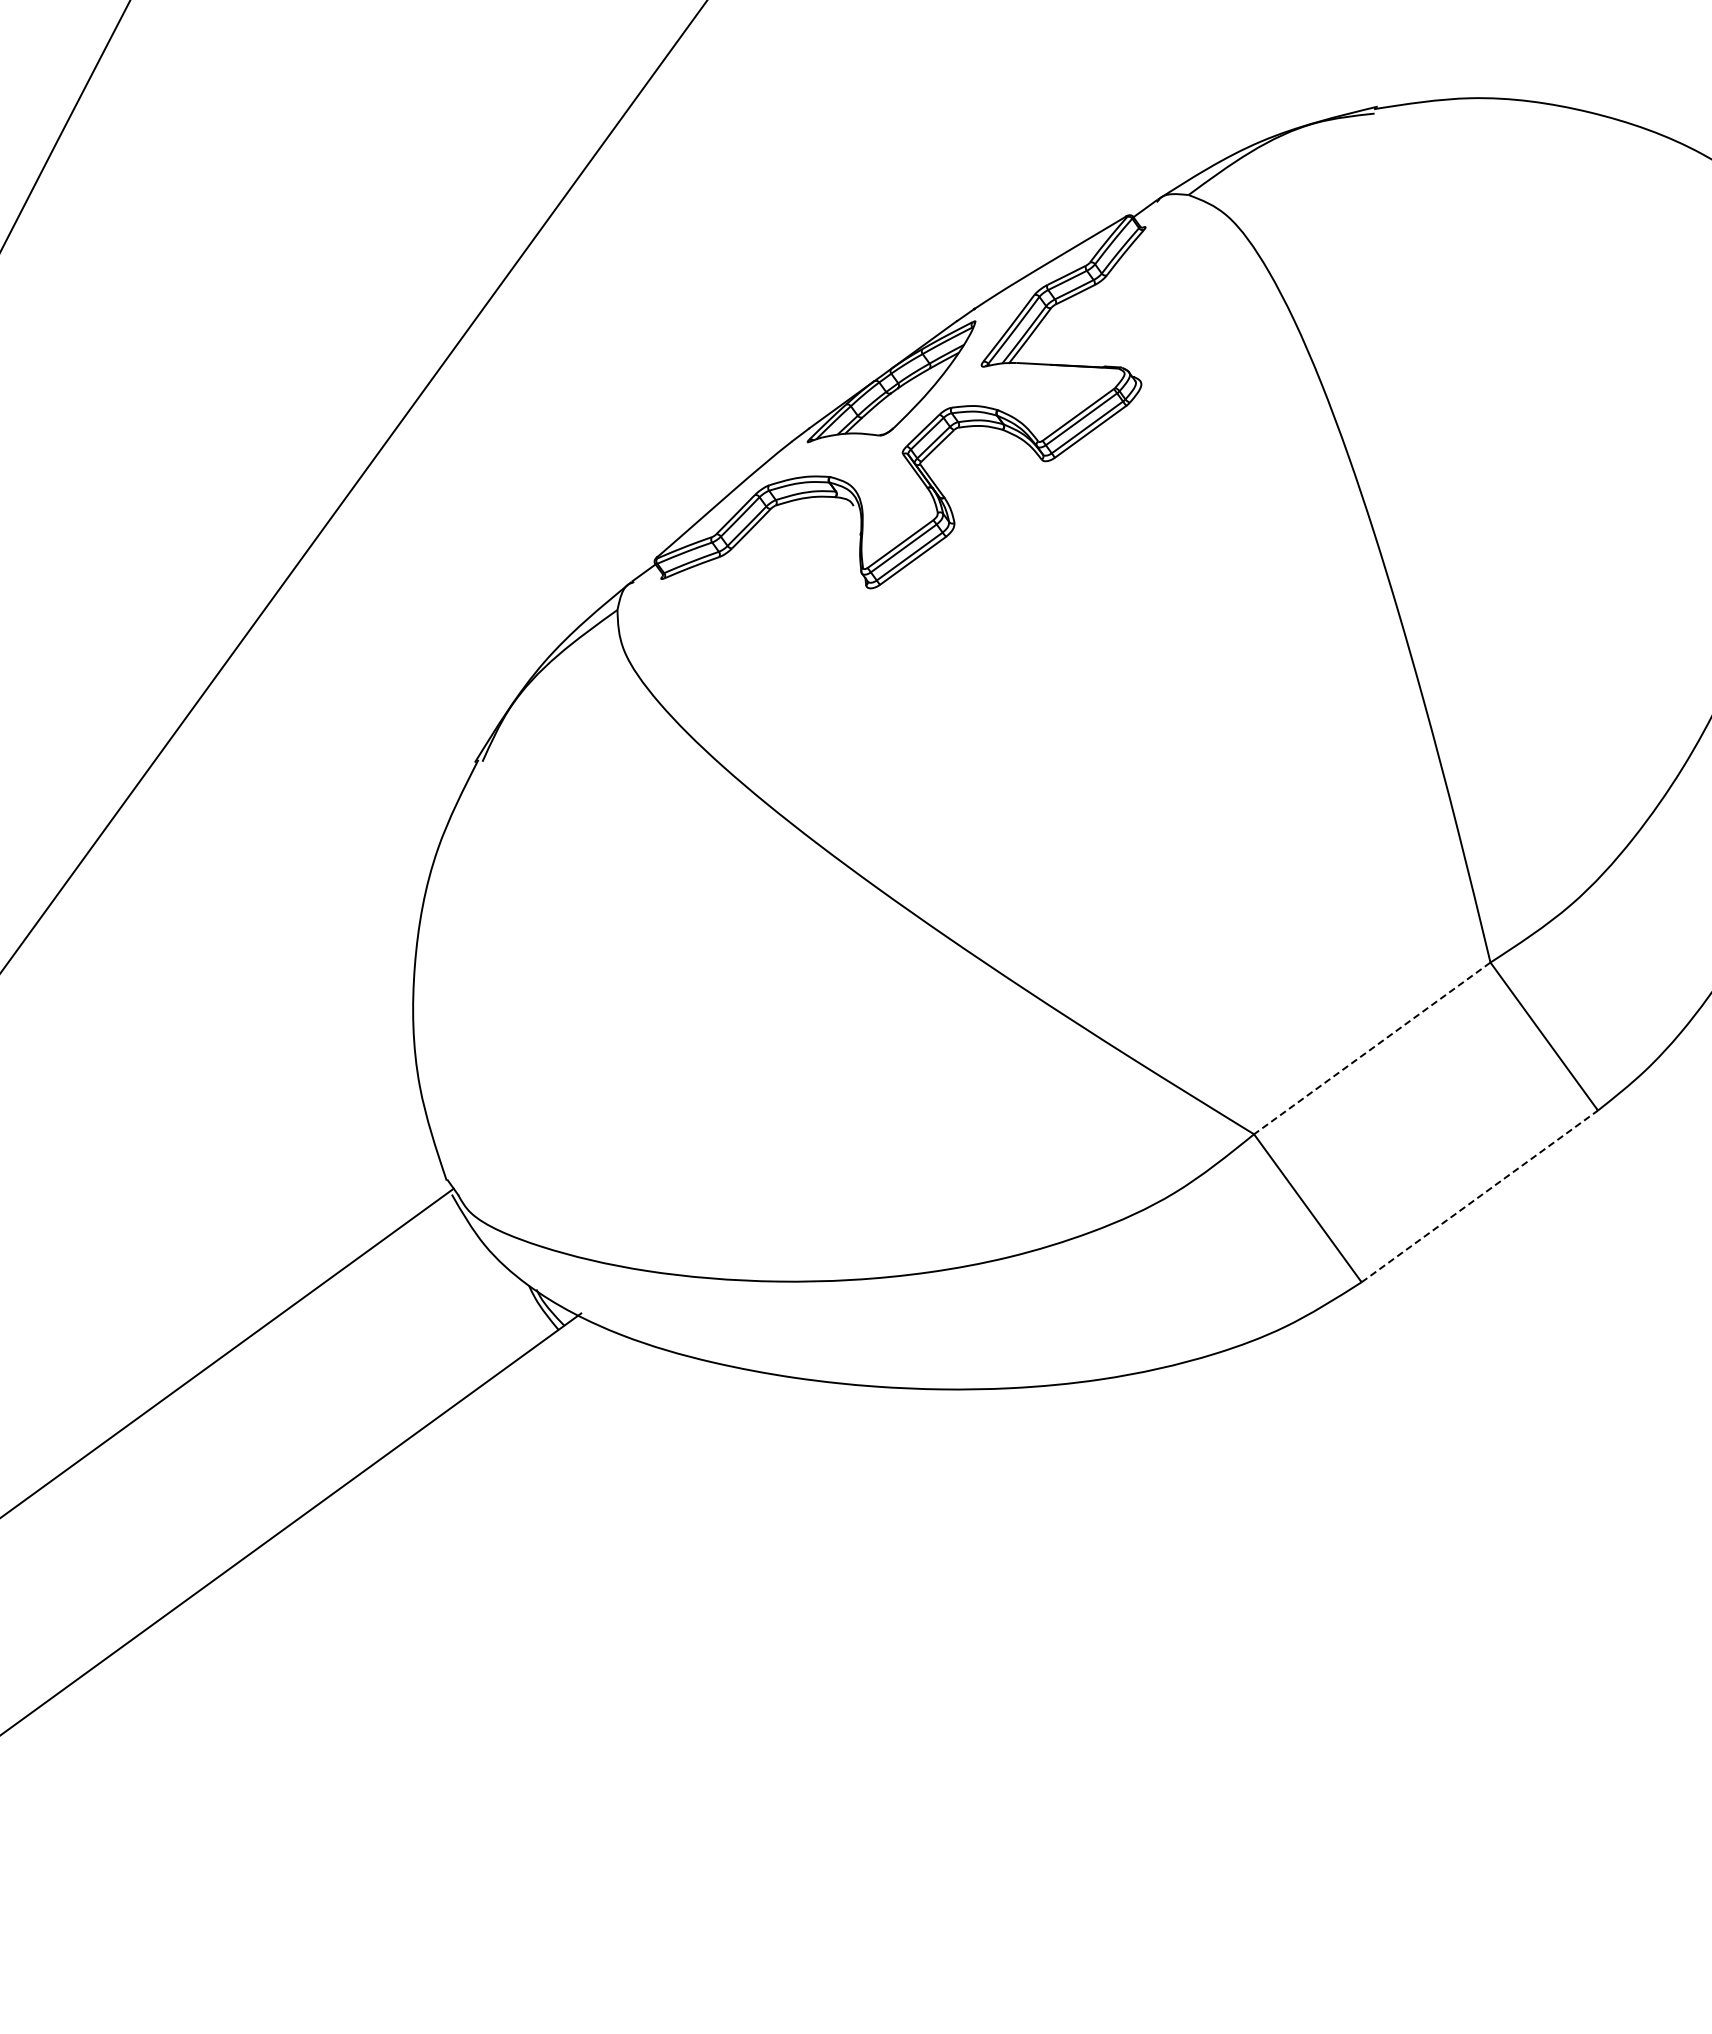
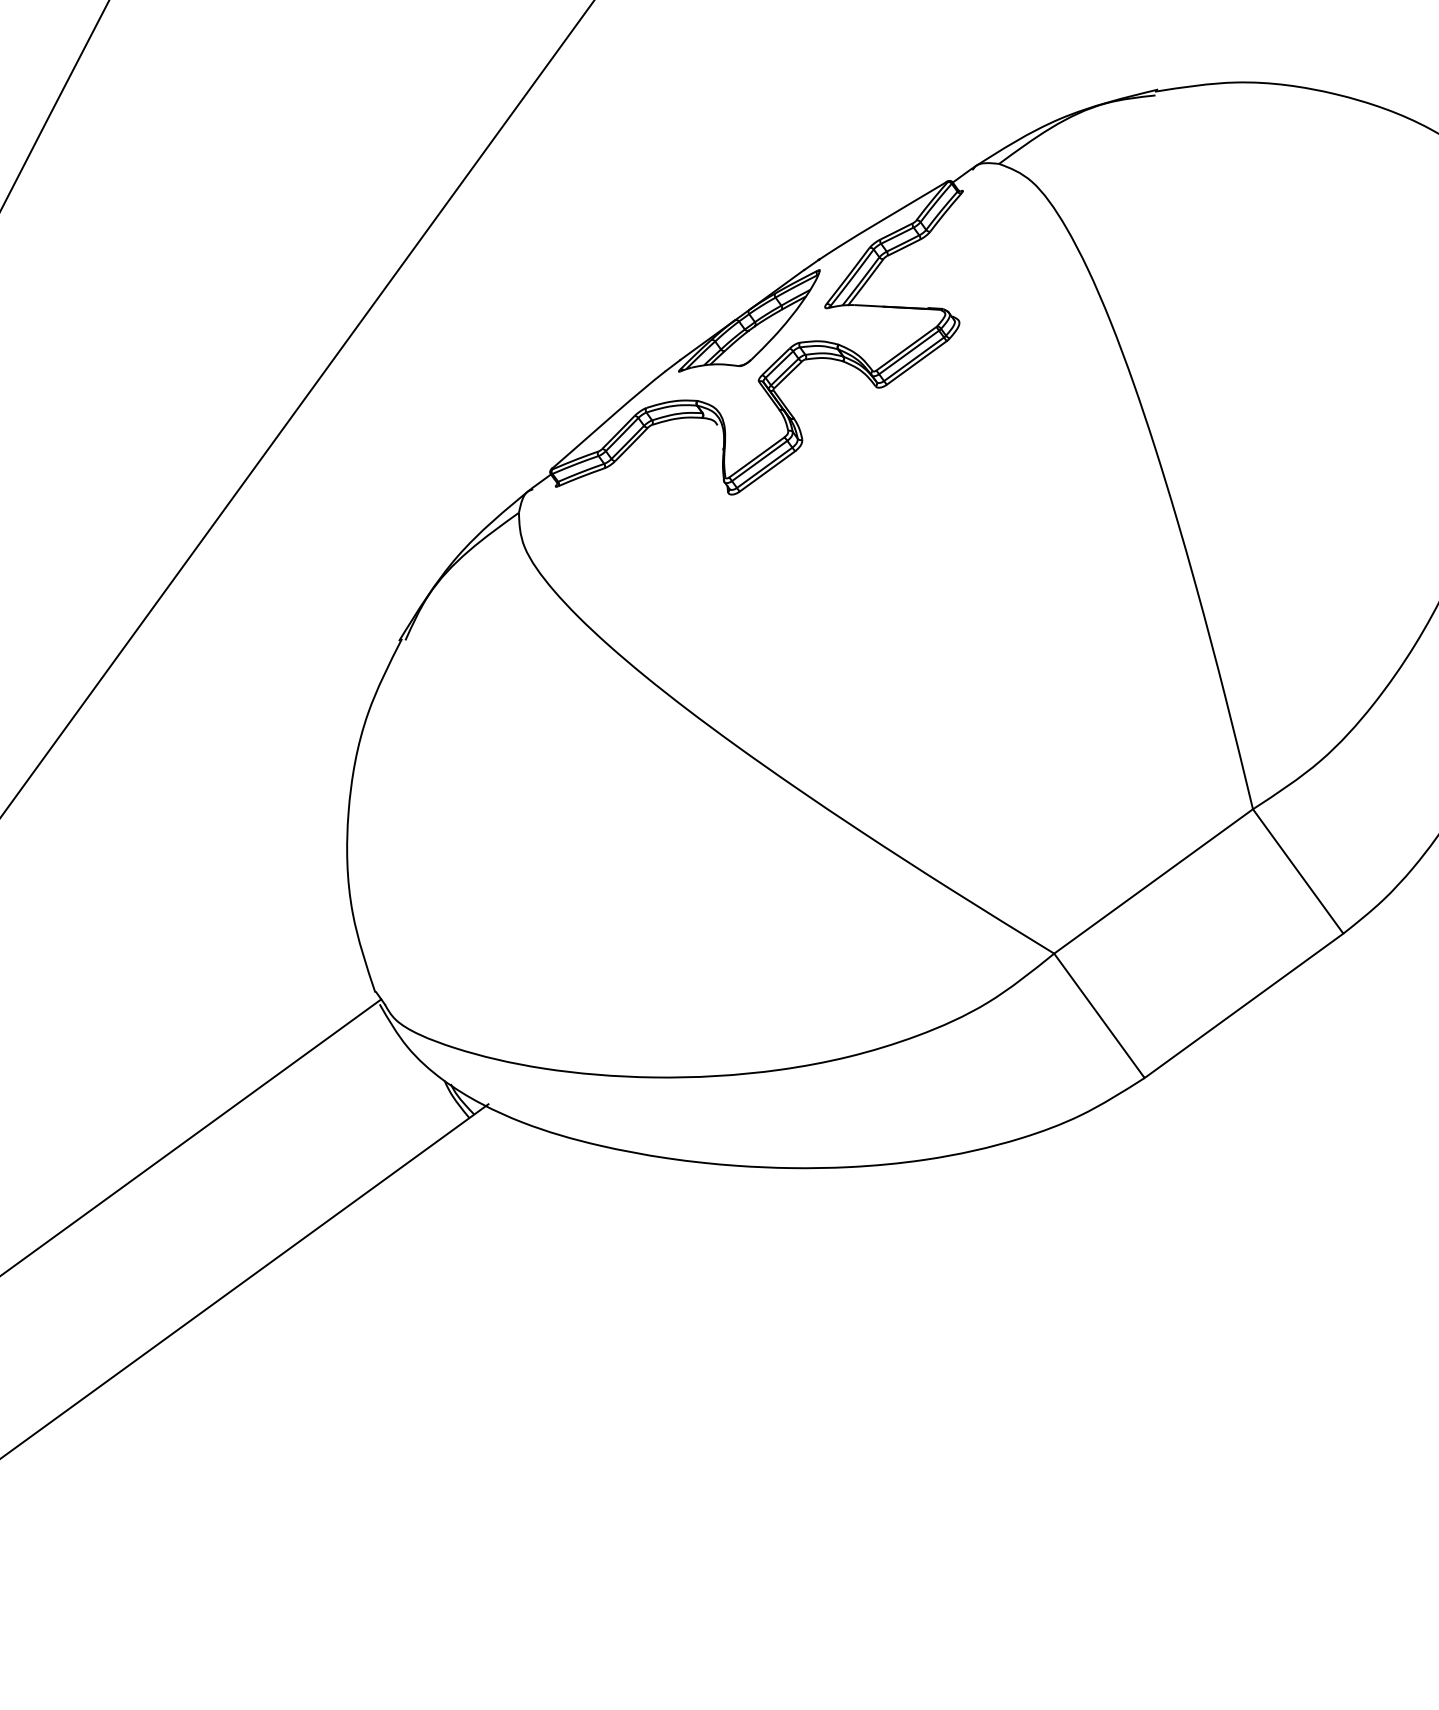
line: (1371, 1048) -> (1152, 881), dashed -> solid
line: (1480, 1196) -> (1244, 1005), dashed -> solid

